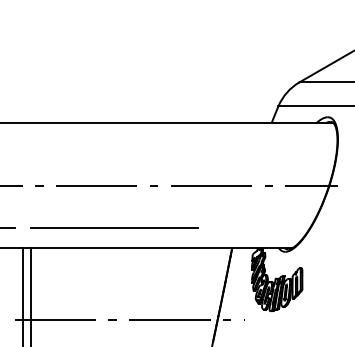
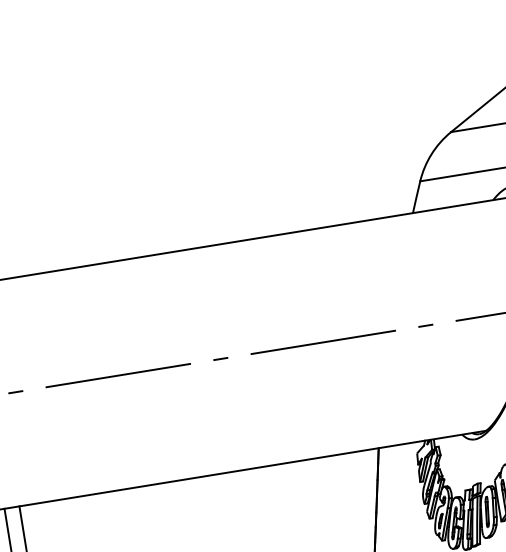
line: (114, 227) -> (162, 445), removed

